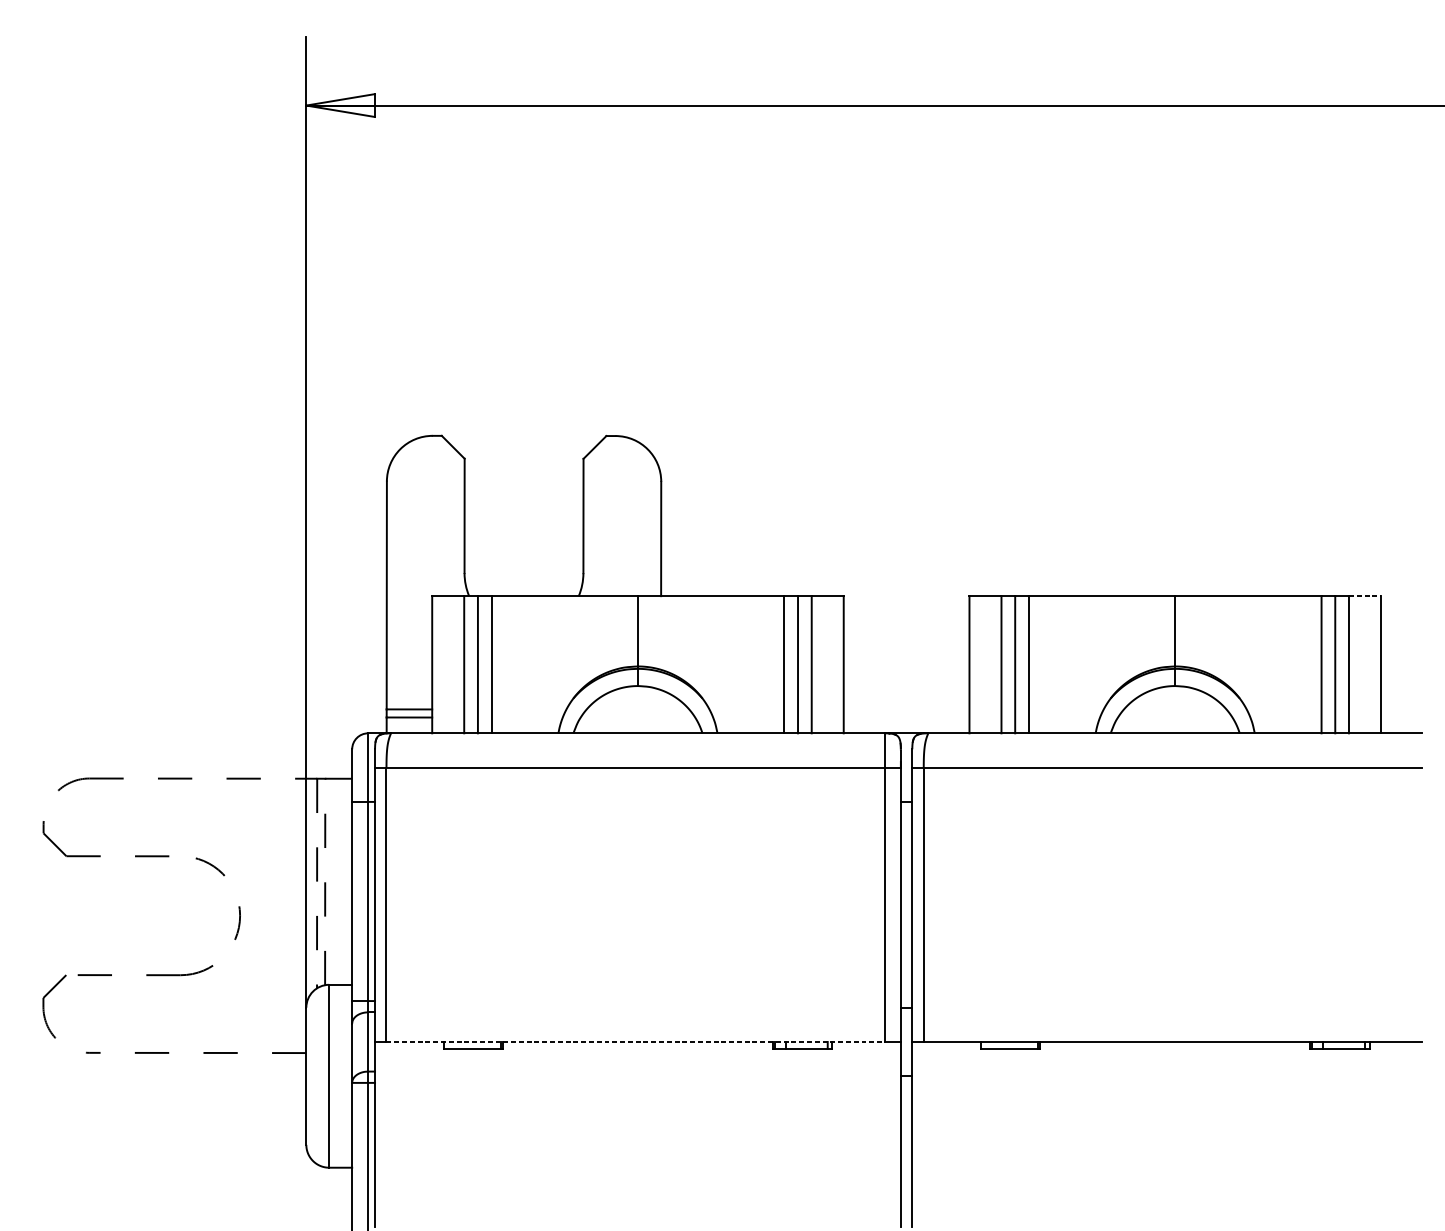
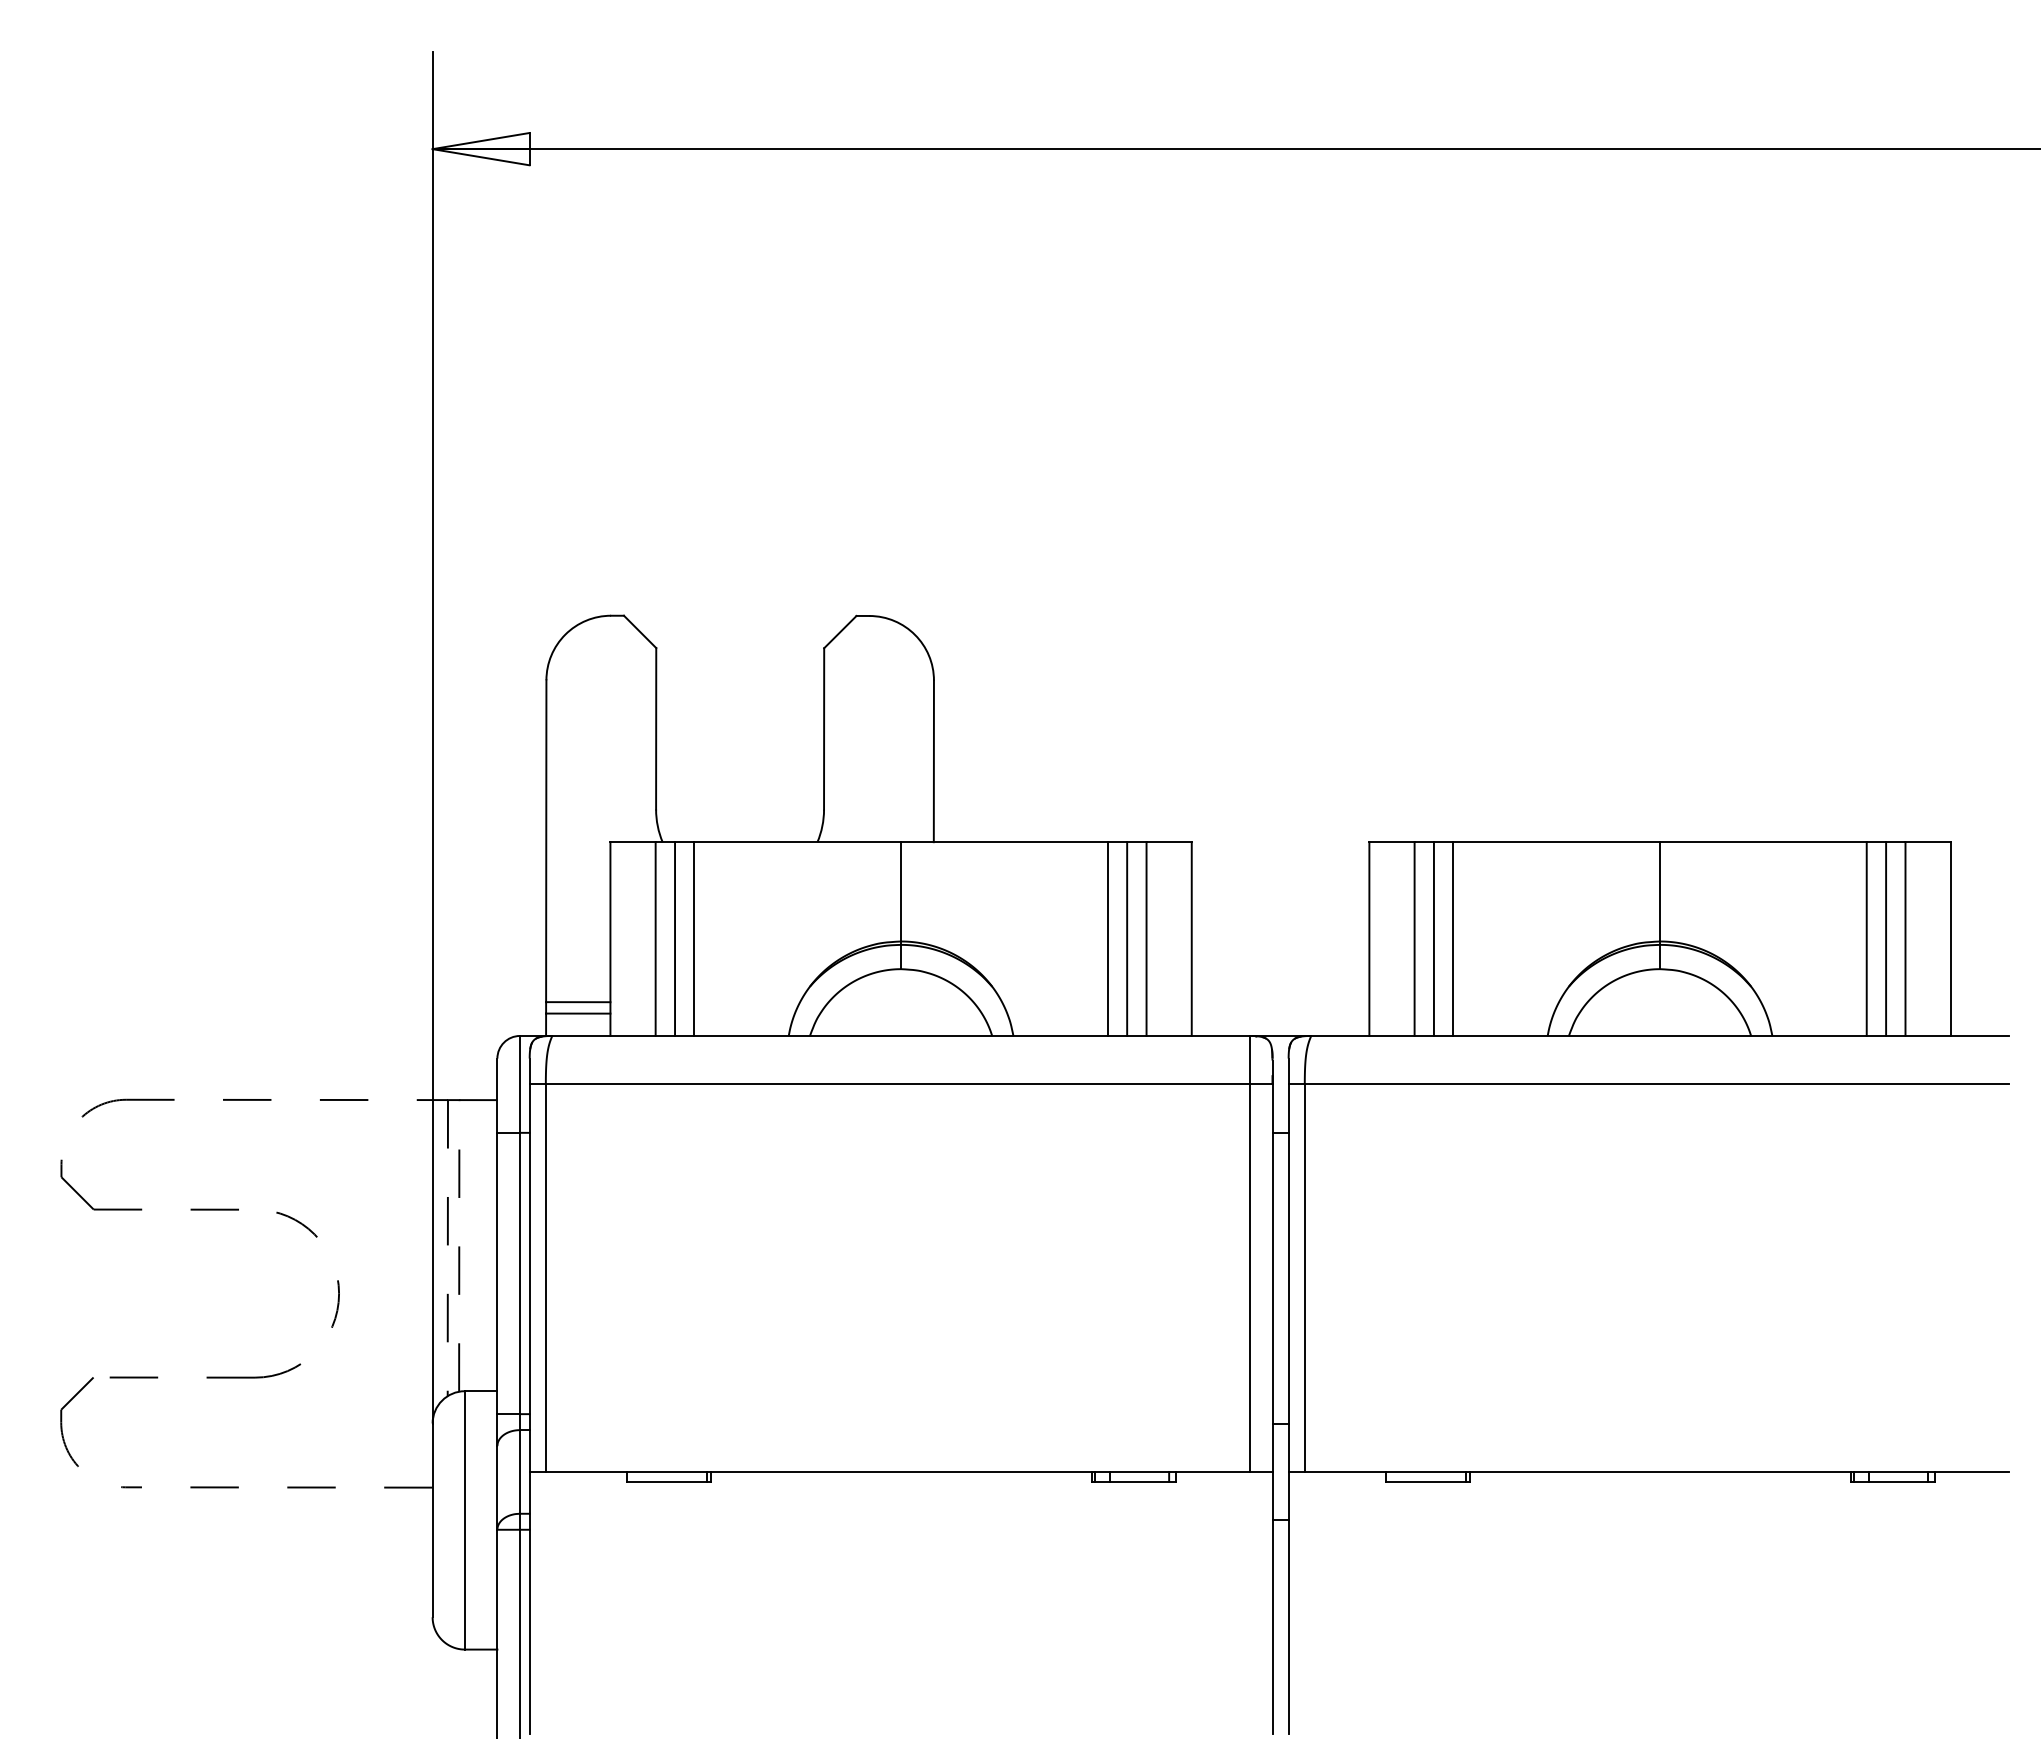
line: (1365, 596) -> (1928, 842), dashed -> solid
line: (636, 1041) -> (898, 1471), dashed -> solid

